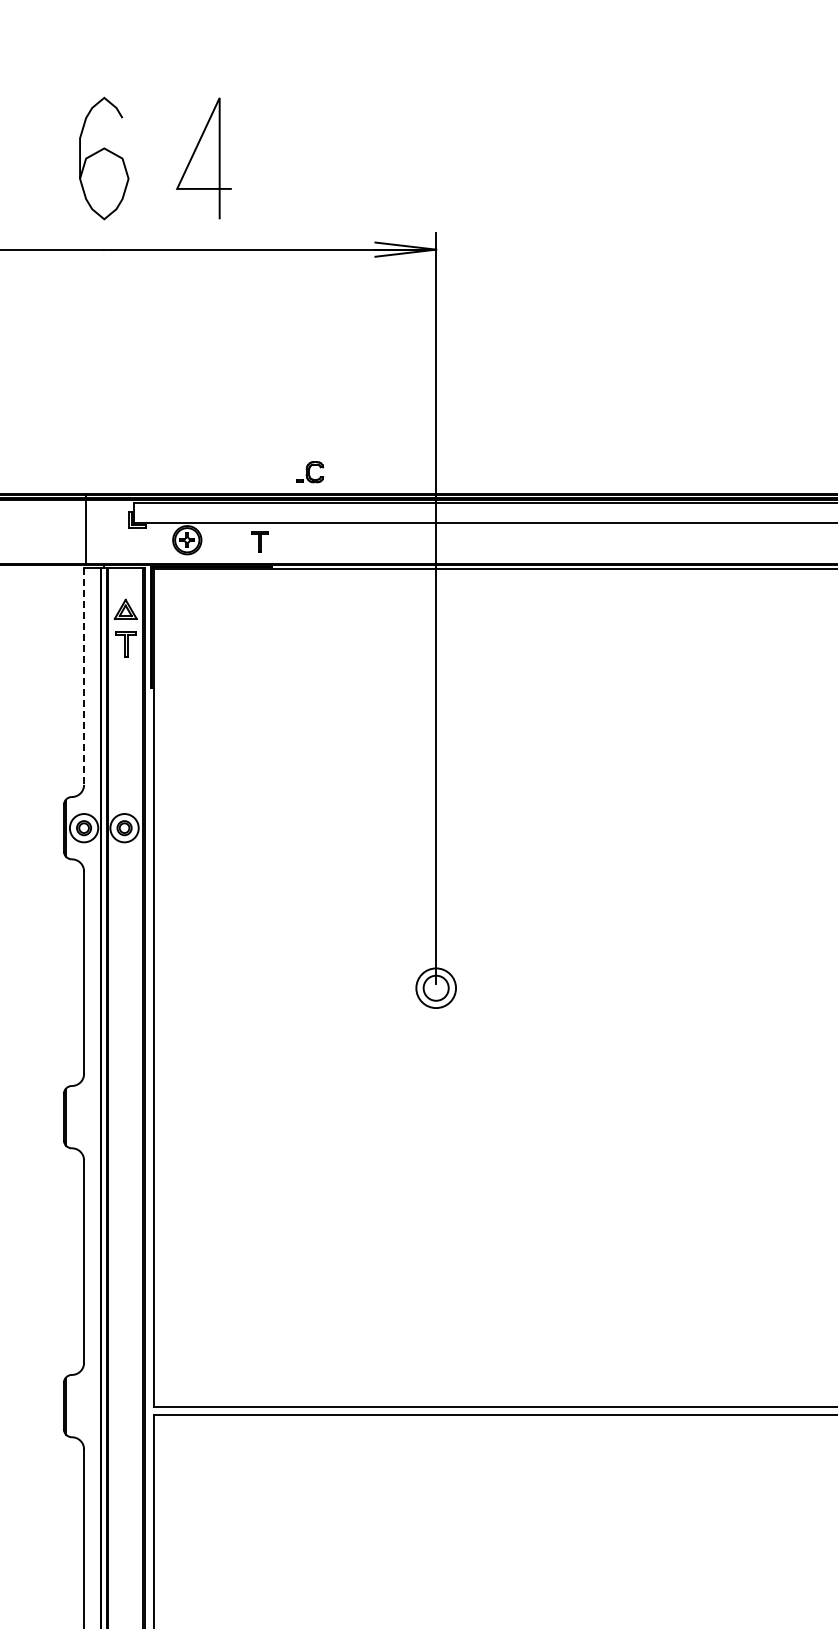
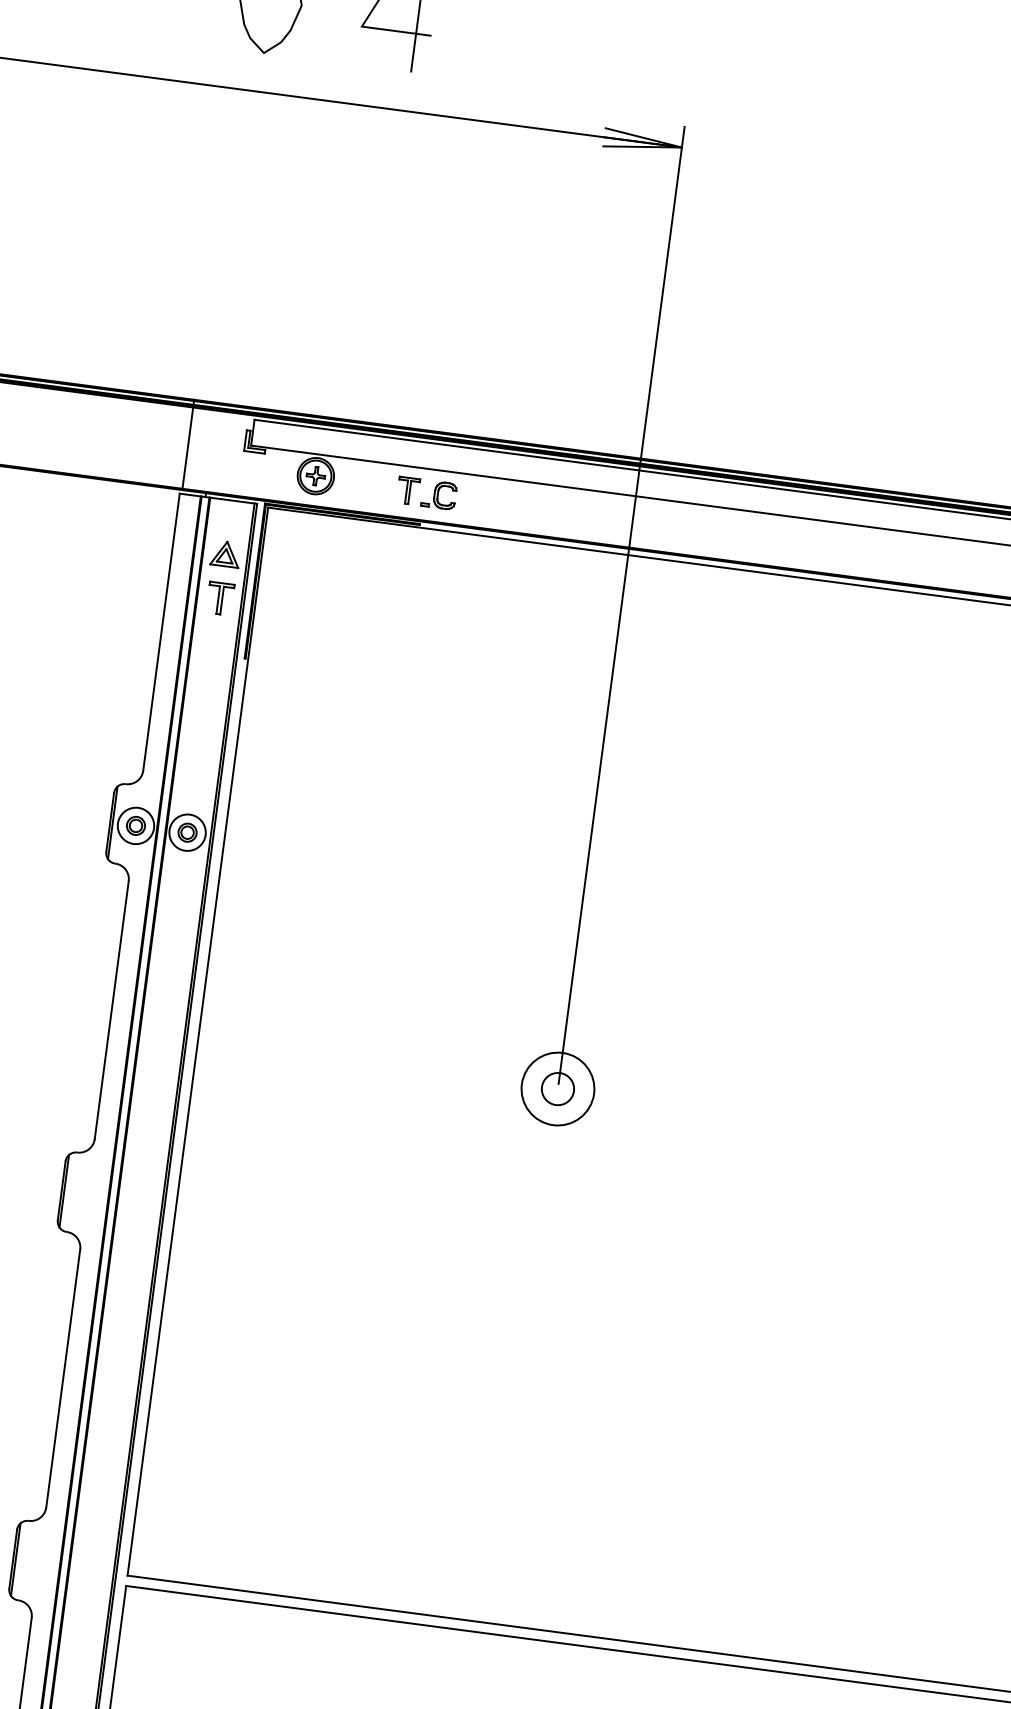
part: (310, 472) -> (439, 495), moved
line: (84, 676) -> (161, 632), dashed -> solid
circle: (435, 987) -> (557, 1087), size x1.43

